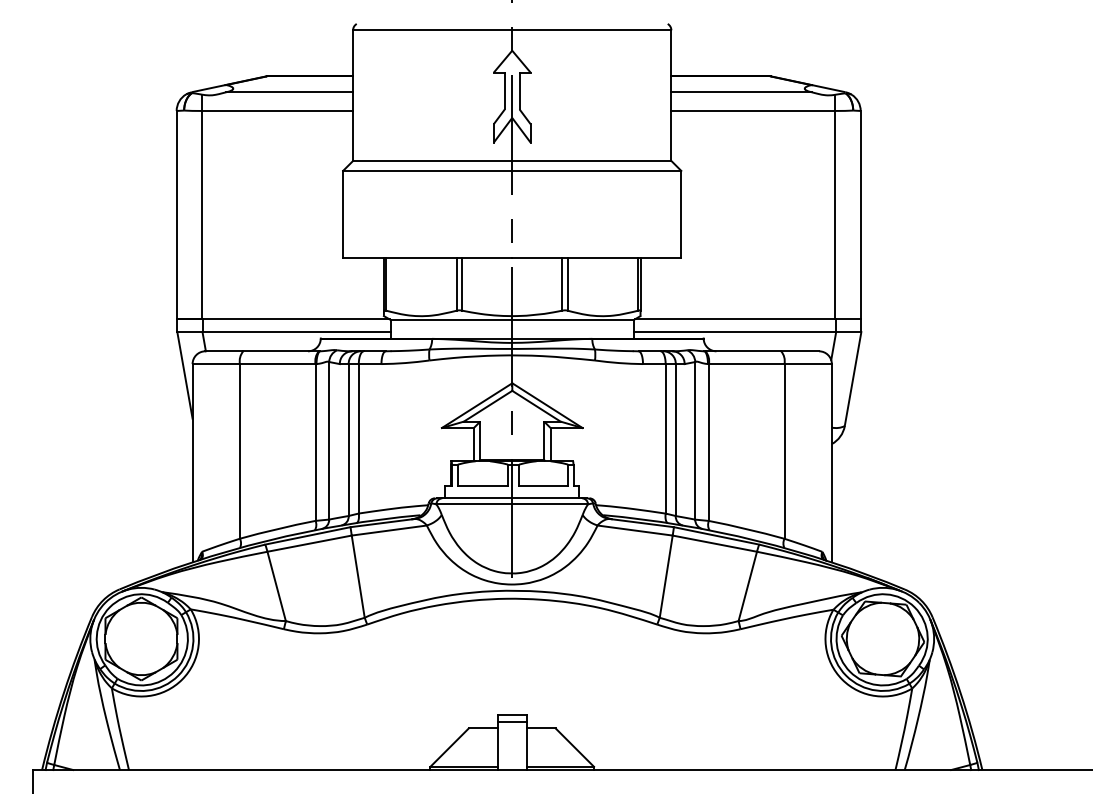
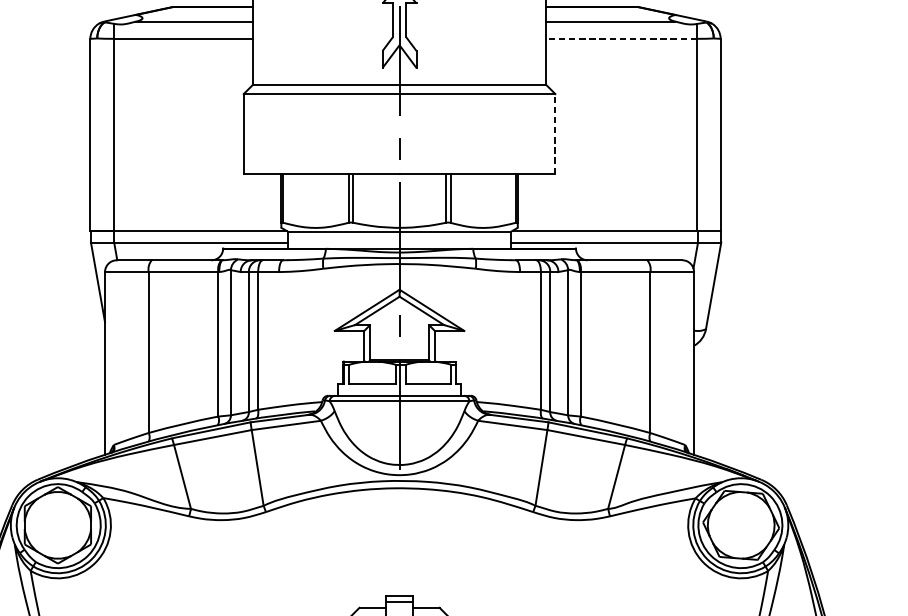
line: (753, 110) -> (621, 38), solid -> dashed
line: (681, 213) -> (555, 133), solid -> dashed

